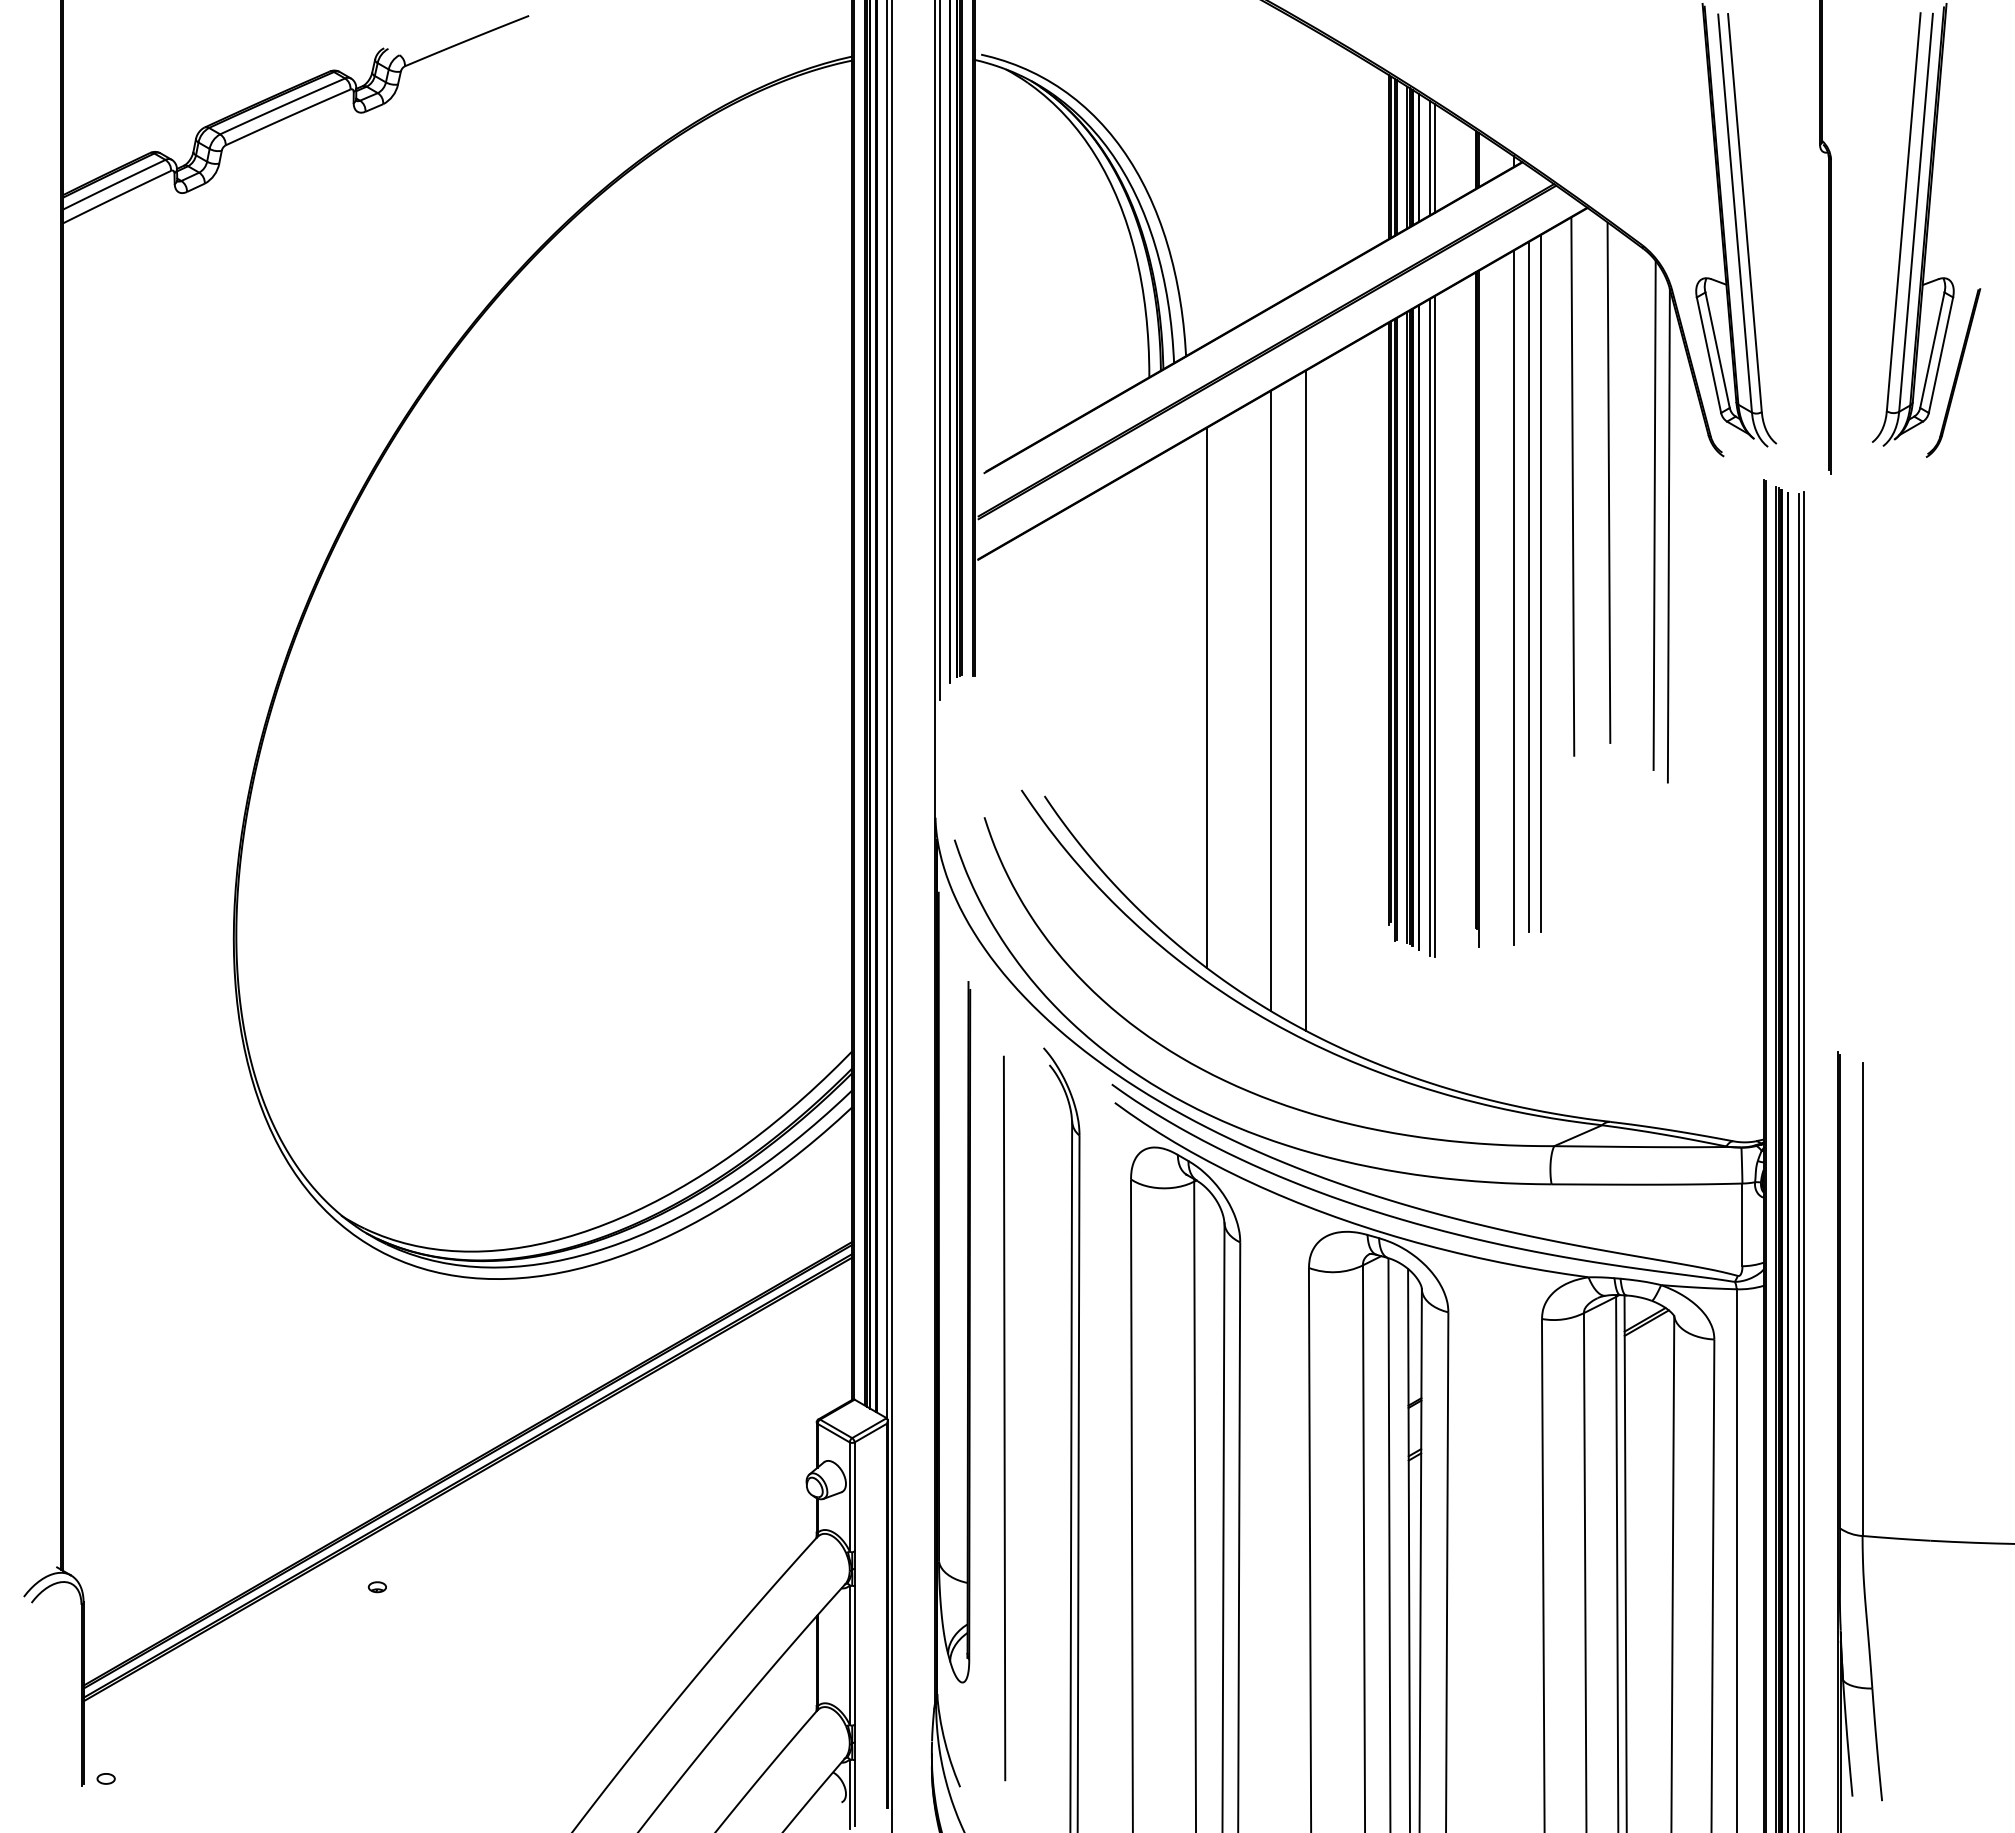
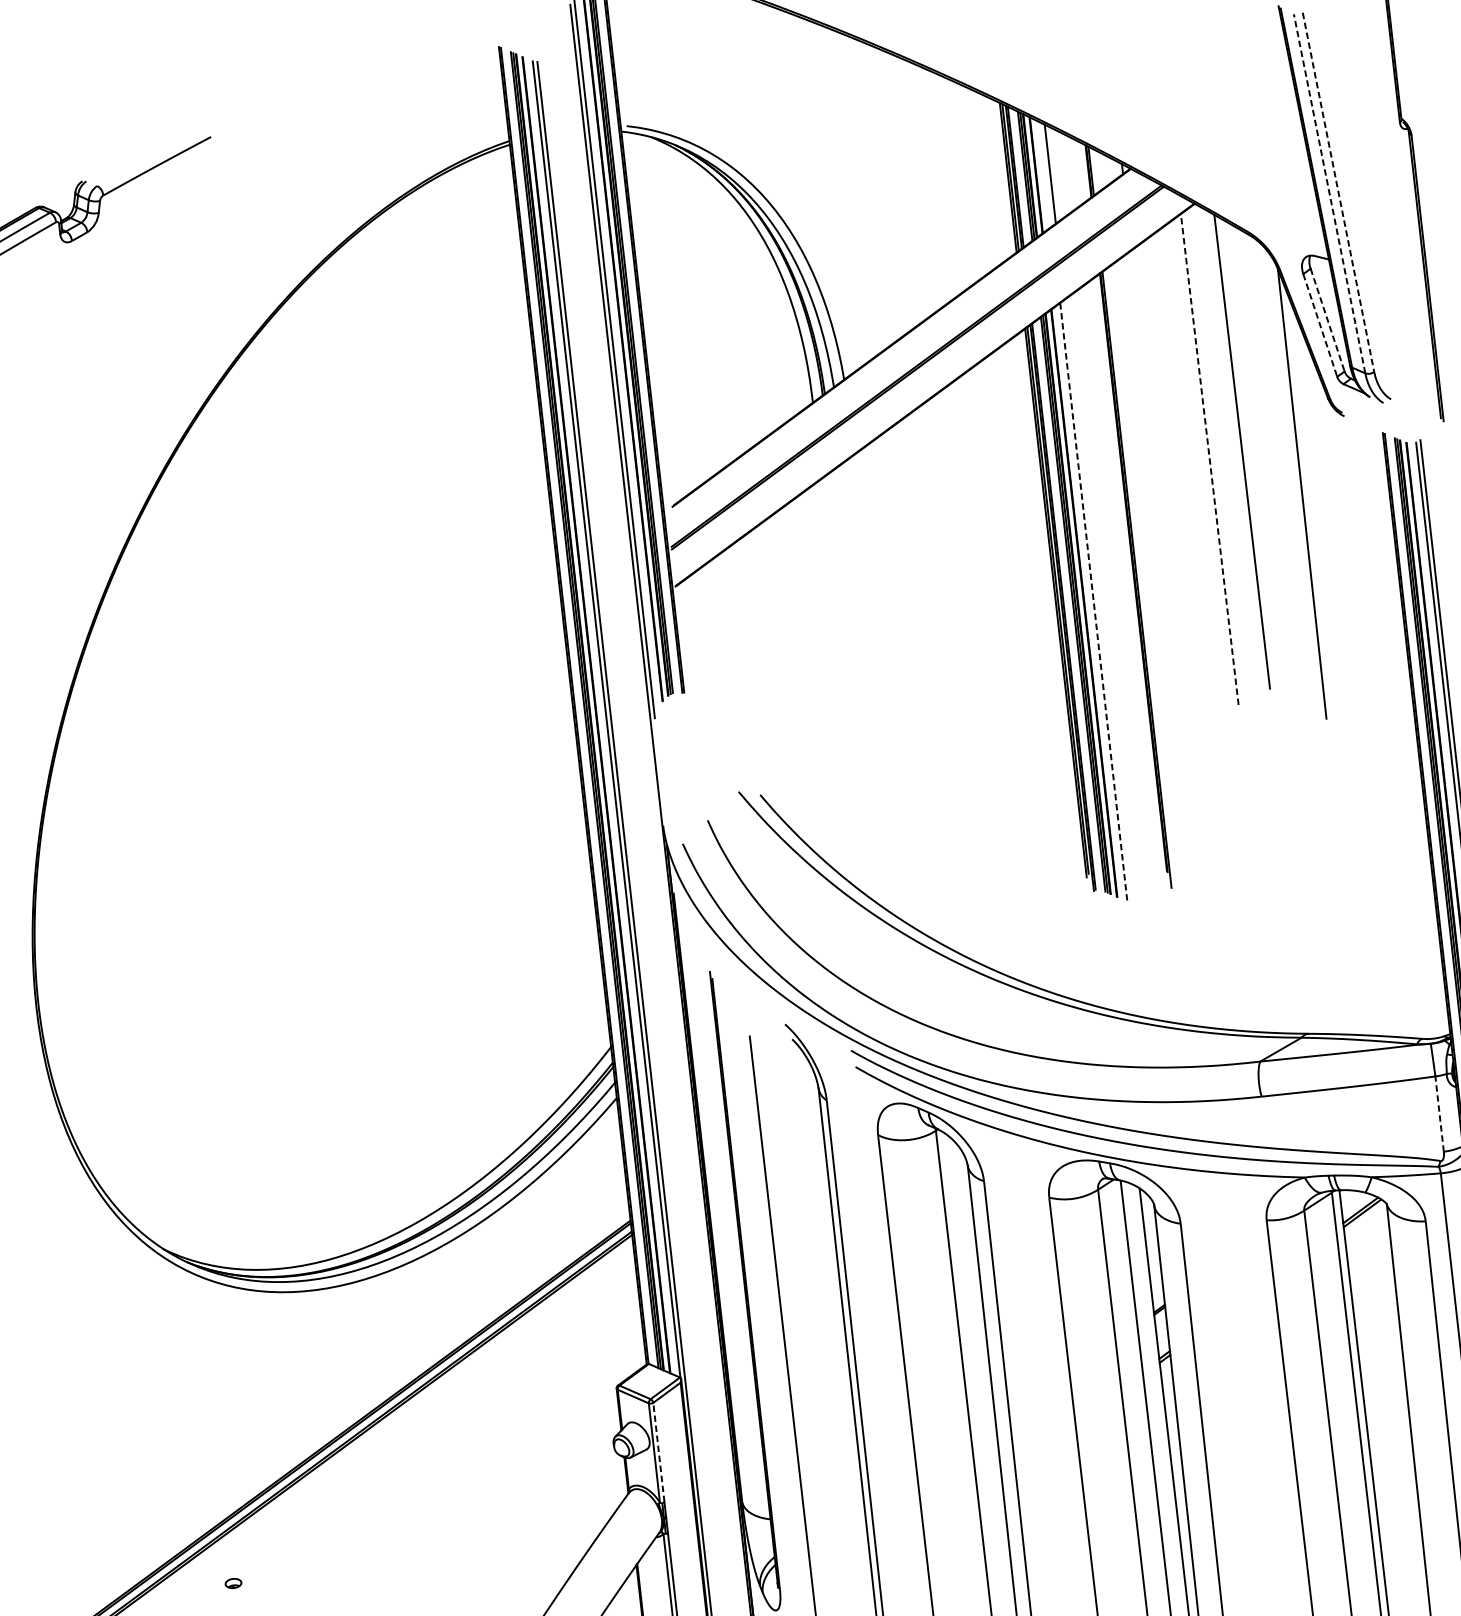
line: (1429, 157) -> (1045, 174), removed
line: (1735, 213) -> (1329, 193), solid -> dashed
line: (1744, 213) -> (1338, 192), solid -> dashed
line: (1717, 350) -> (1327, 320), solid -> dashed
line: (1709, 355) -> (1320, 325), solid -> dashed
line: (1572, 487) -> (1209, 459), solid -> dashed
line: (1654, 514) -> (1286, 476), removed
line: (1541, 583) -> (1191, 550), removed
line: (1529, 586) -> (1180, 554), removed
line: (1513, 597) -> (1167, 566), removed
line: (1434, 626) -> (1098, 600), removed
line: (1429, 628) -> (1093, 602), solid -> dashed
line: (1207, 697) -> (898, 688), removed
line: (1270, 700) -> (956, 684), removed
line: (1305, 700) -> (988, 681), removed
line: (1742, 1224) -> (1439, 1113), solid -> dashed
line: (854, 1496) -> (658, 1452), solid -> dashed

